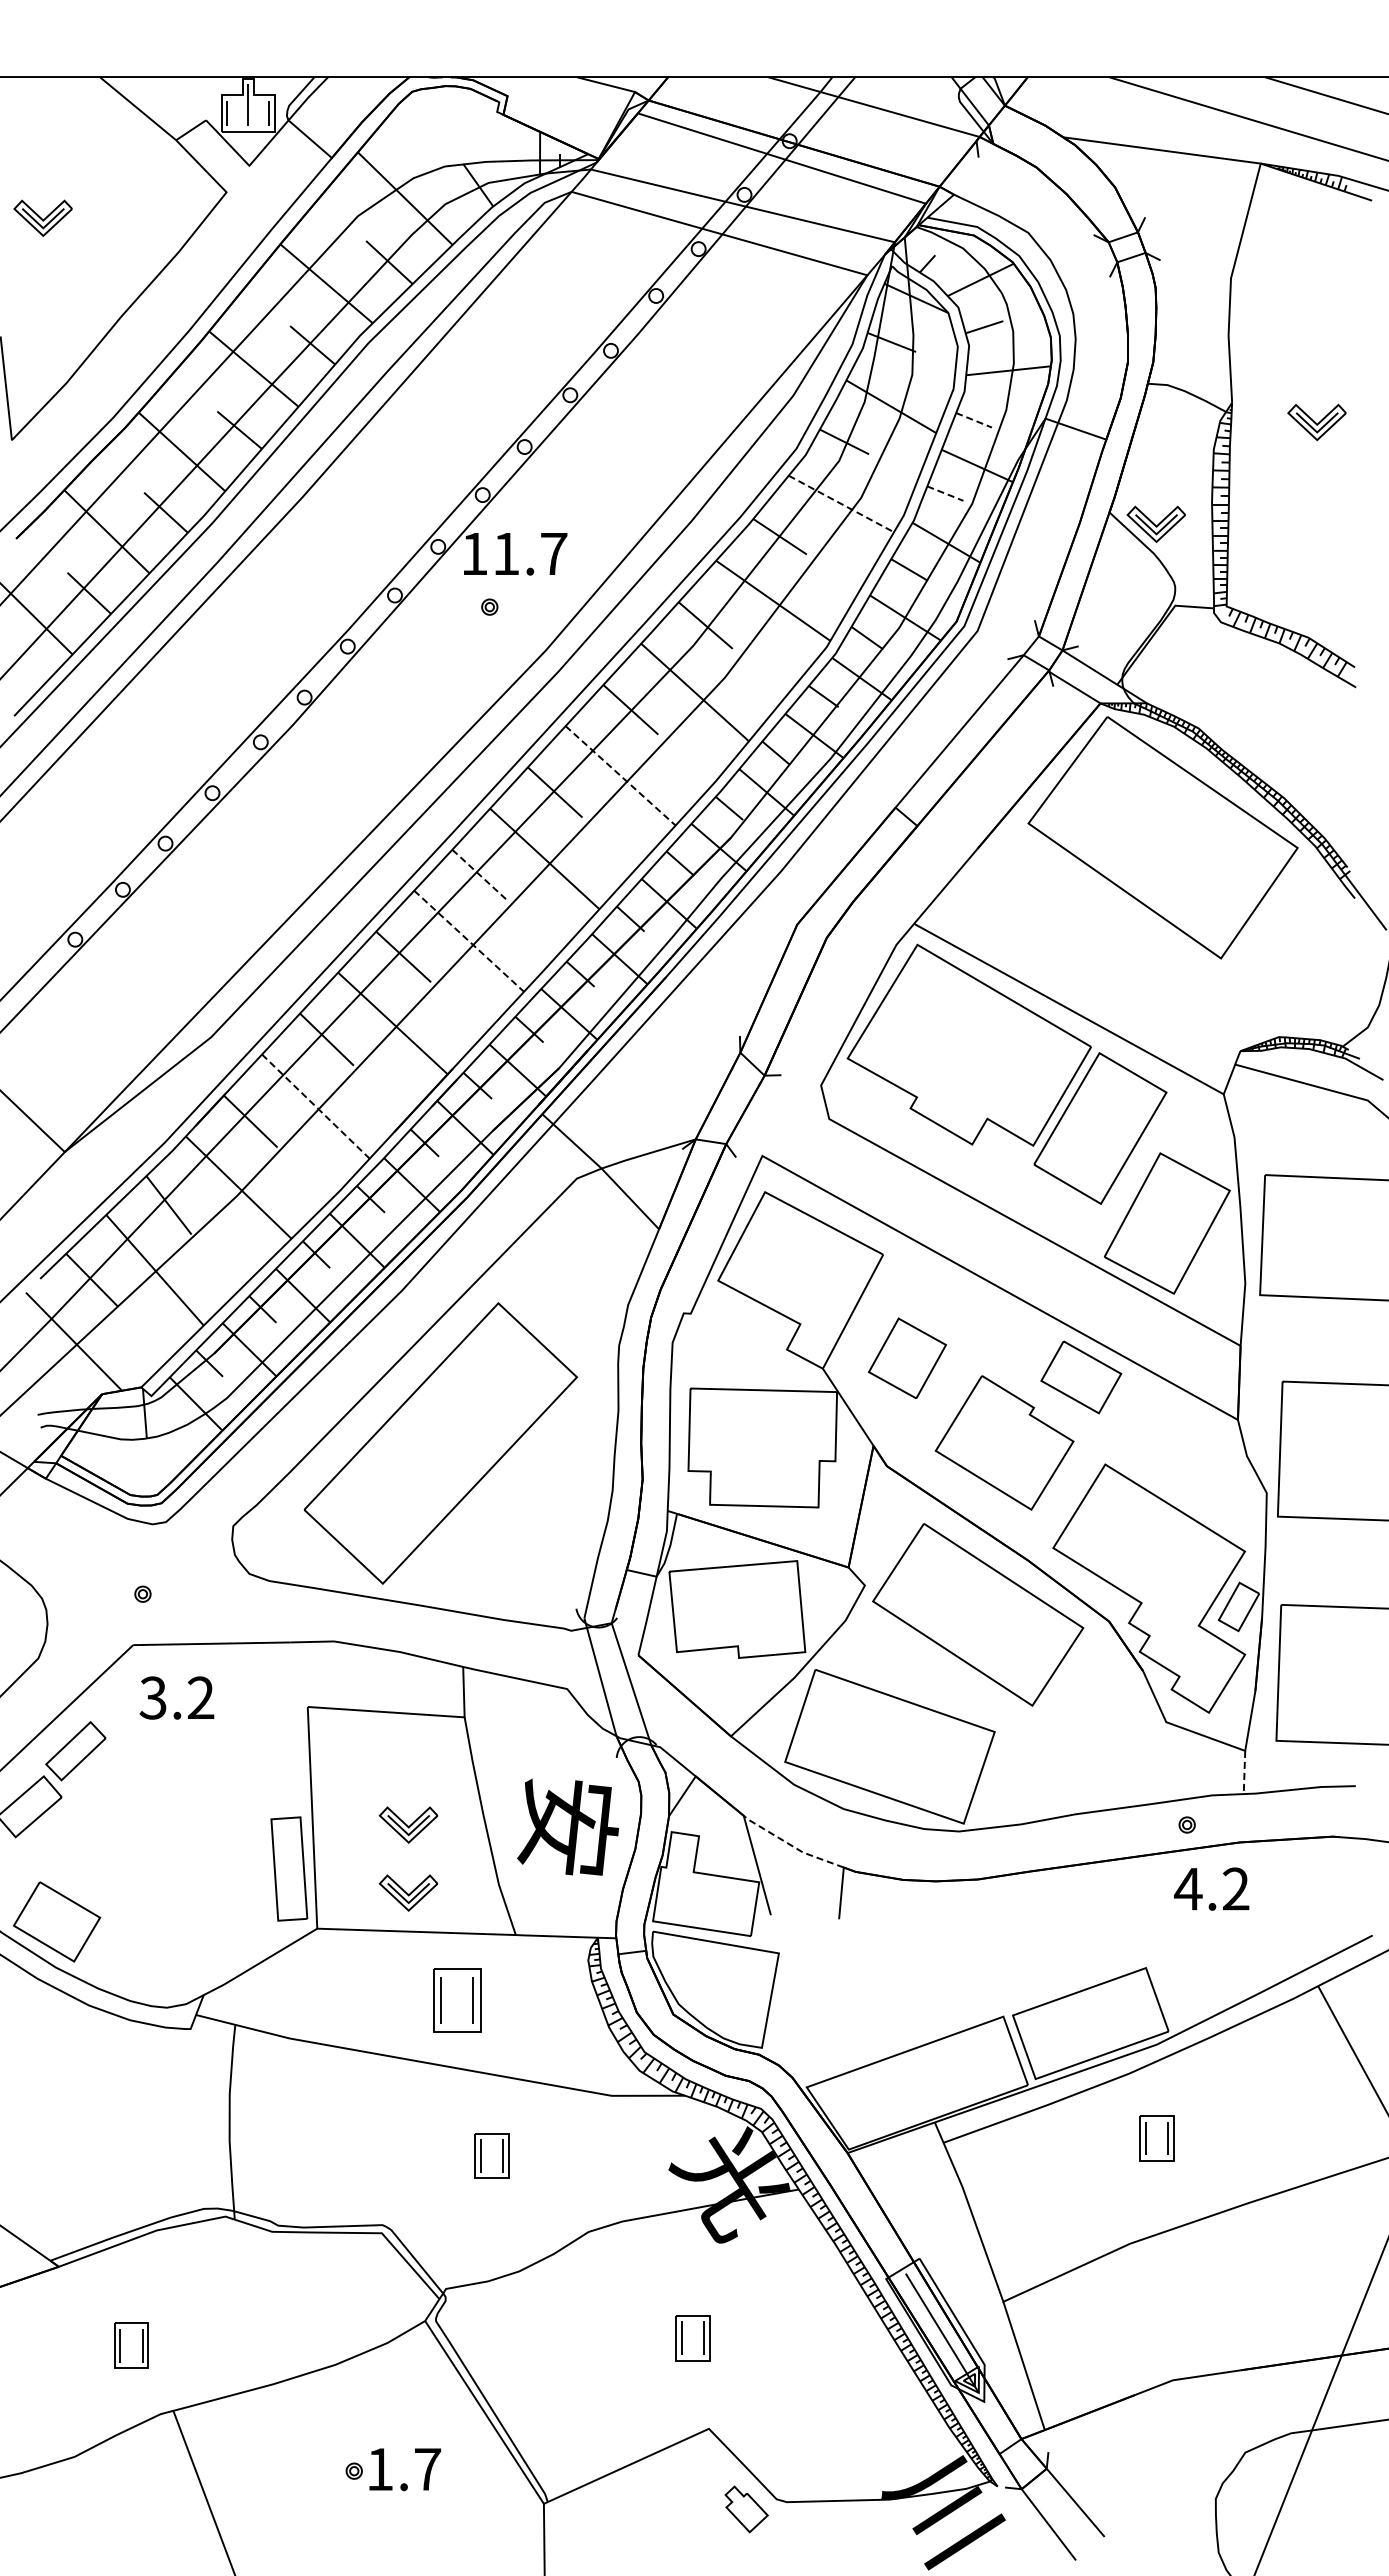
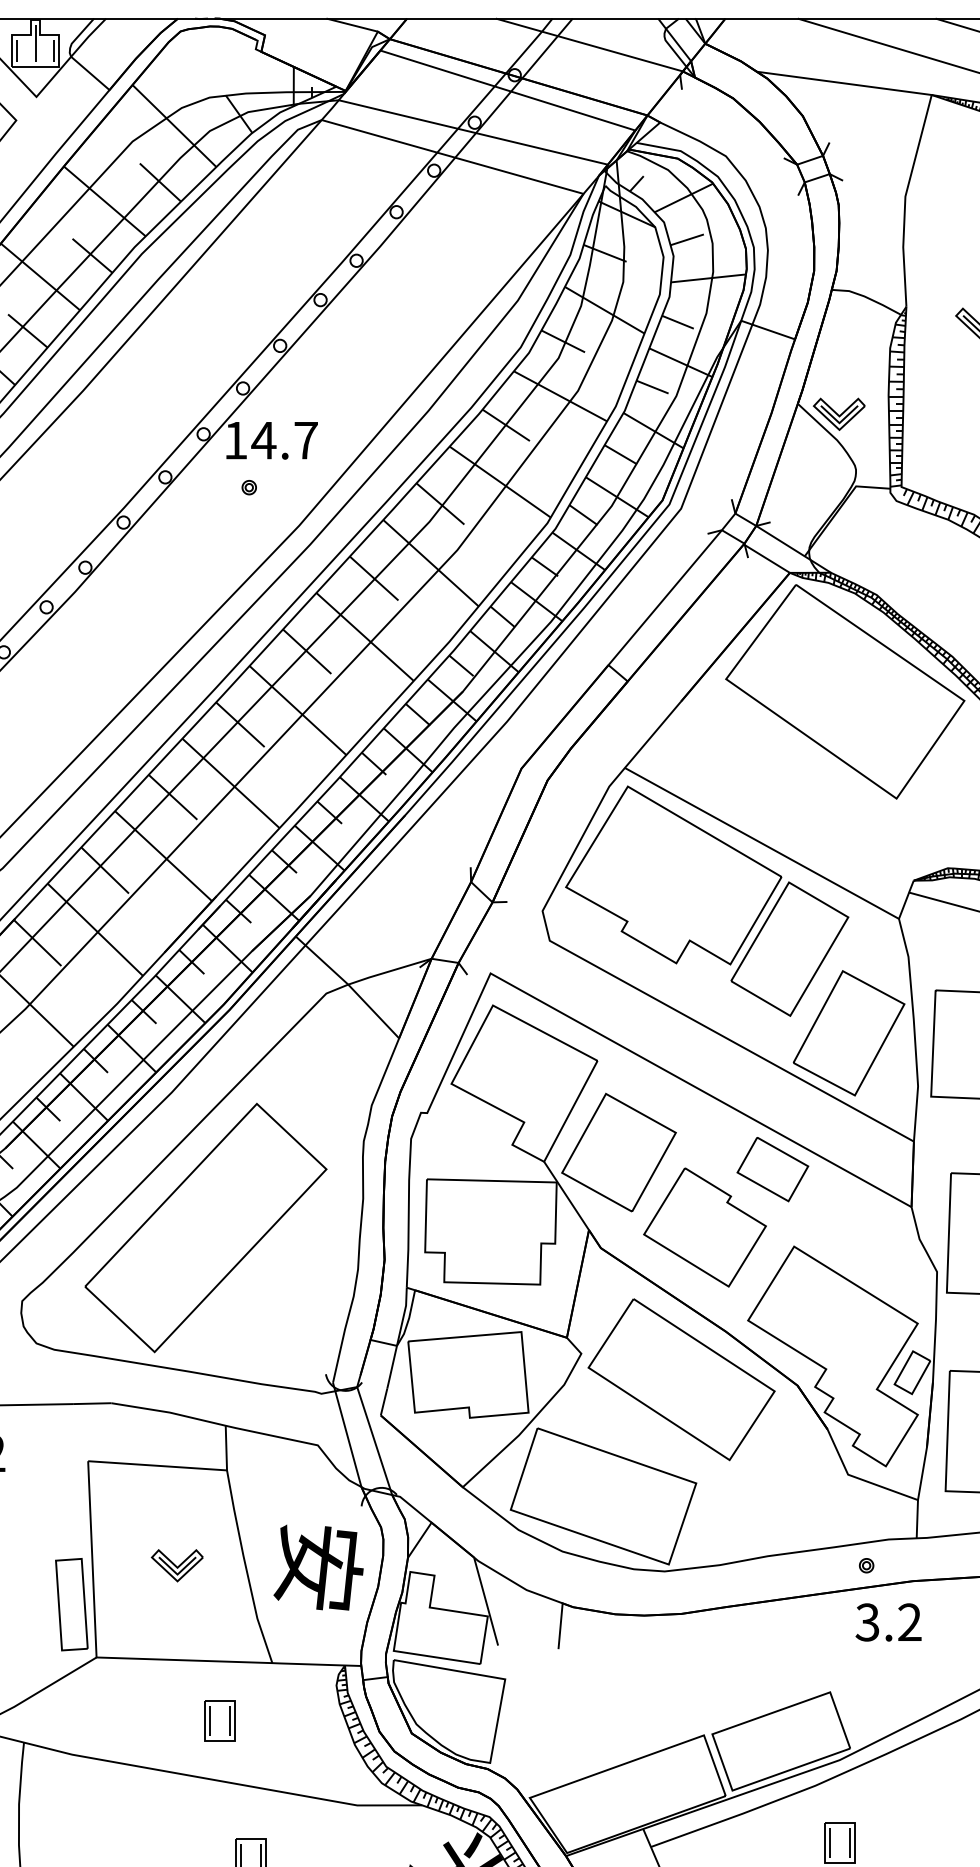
line: (974, 420) -> (678, 322), dashed -> solid
line: (945, 493) -> (652, 387), dashed -> solid
line: (841, 504) -> (560, 396), dashed -> solid
text: (505, 553) -> (263, 440), 11.7 -> 14.7
line: (621, 776) -> (365, 637), dashed -> solid
line: (480, 875) -> (241, 725), dashed -> solid
line: (469, 941) -> (231, 783), dashed -> solid
line: (315, 1106) -> (95, 929), dashed -> solid
part: (907, 1358) -> (619, 1152), size x1.67
line: (1244, 1772) -> (917, 1519), dashed -> solid
line: (791, 1845) -> (516, 1583), dashed -> solid
text: (1188, 1888) -> (867, 1621), 4.2 -> 3.2
part: (407, 1892) -> (176, 1625), removed
part: (456, 2000) -> (219, 1721), size x0.71

